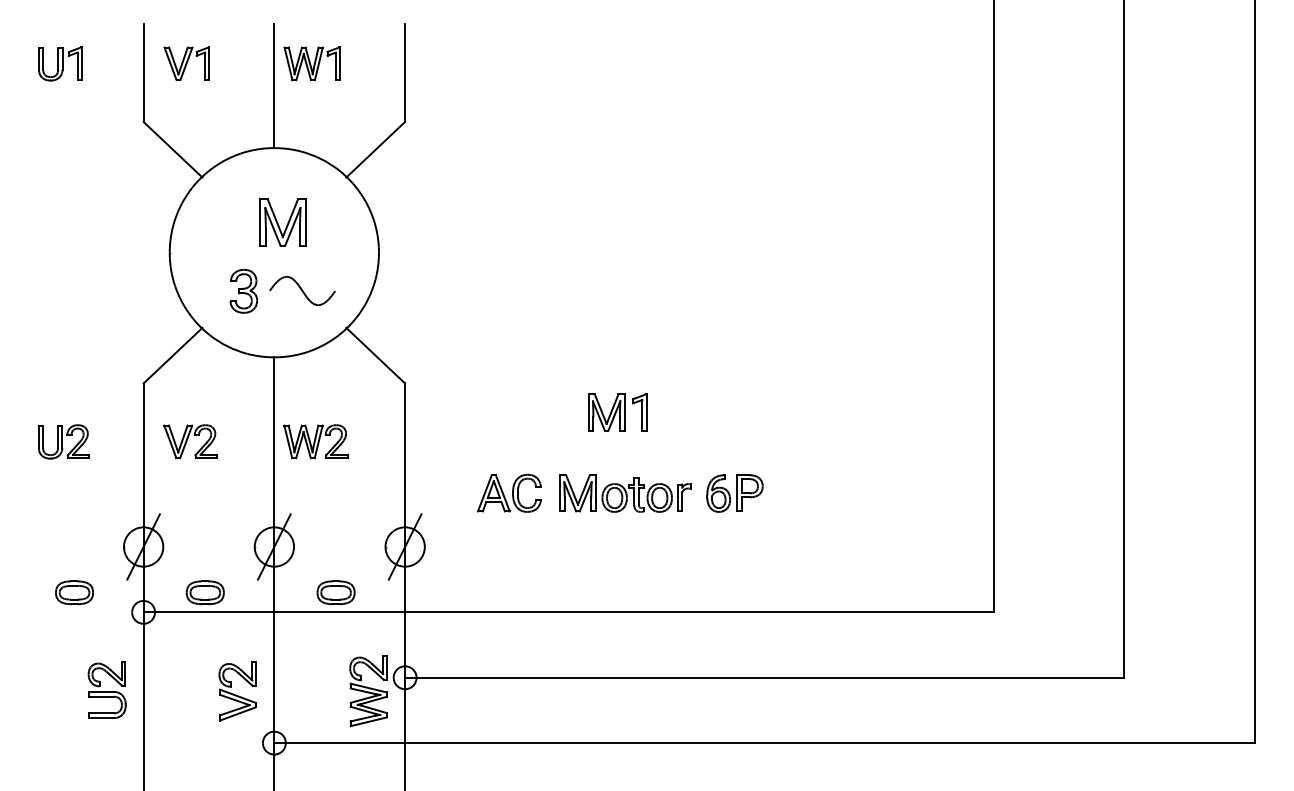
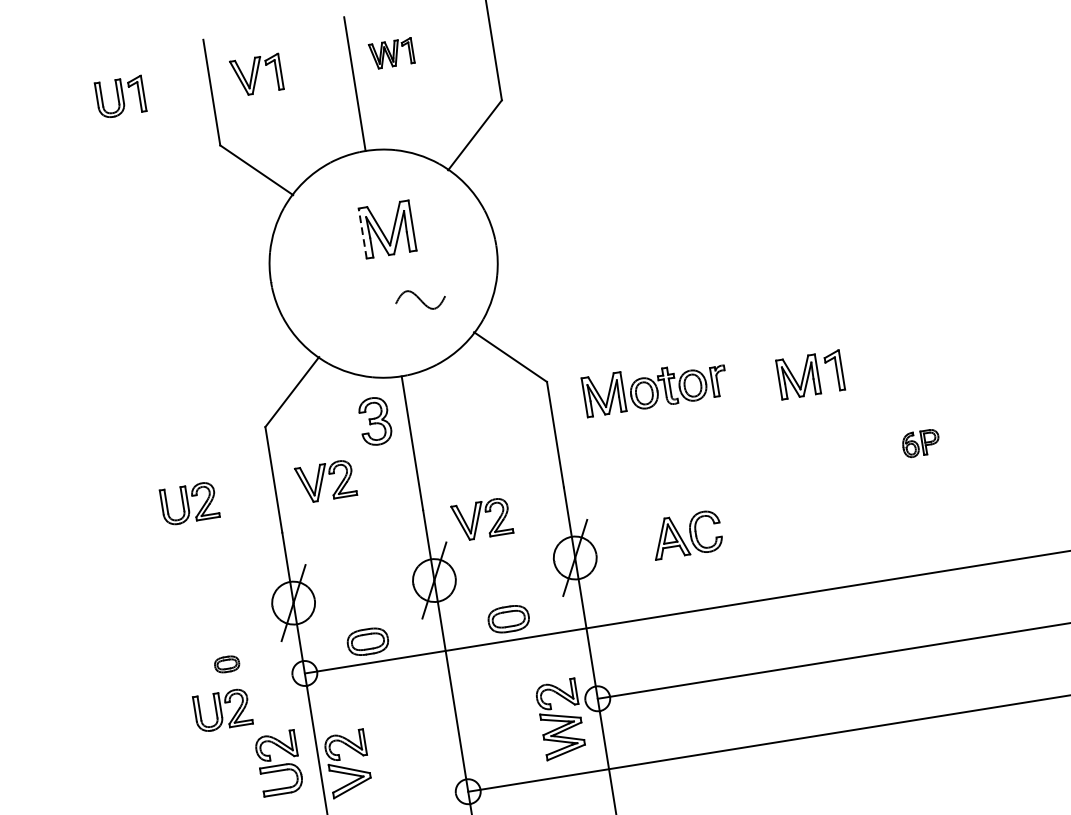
part: (311, 63) -> (391, 53), size x0.7
line: (259, 221) -> (362, 232), solid -> dashed
part: (302, 290) -> (420, 299), size x0.7
part: (243, 291) -> (374, 421), moved
part: (617, 412) -> (810, 375), moved
part: (315, 441) -> (460, 459), removed
part: (509, 492) -> (686, 534), moved
part: (625, 493) -> (655, 386), moved
part: (734, 493) -> (920, 443), size x0.6
part: (326, 498) -> (482, 519), added
part: (74, 592) -> (227, 664), size x0.6
part: (63, 633) -> (222, 710), added
part: (237, 691) -> (347, 763), moved

